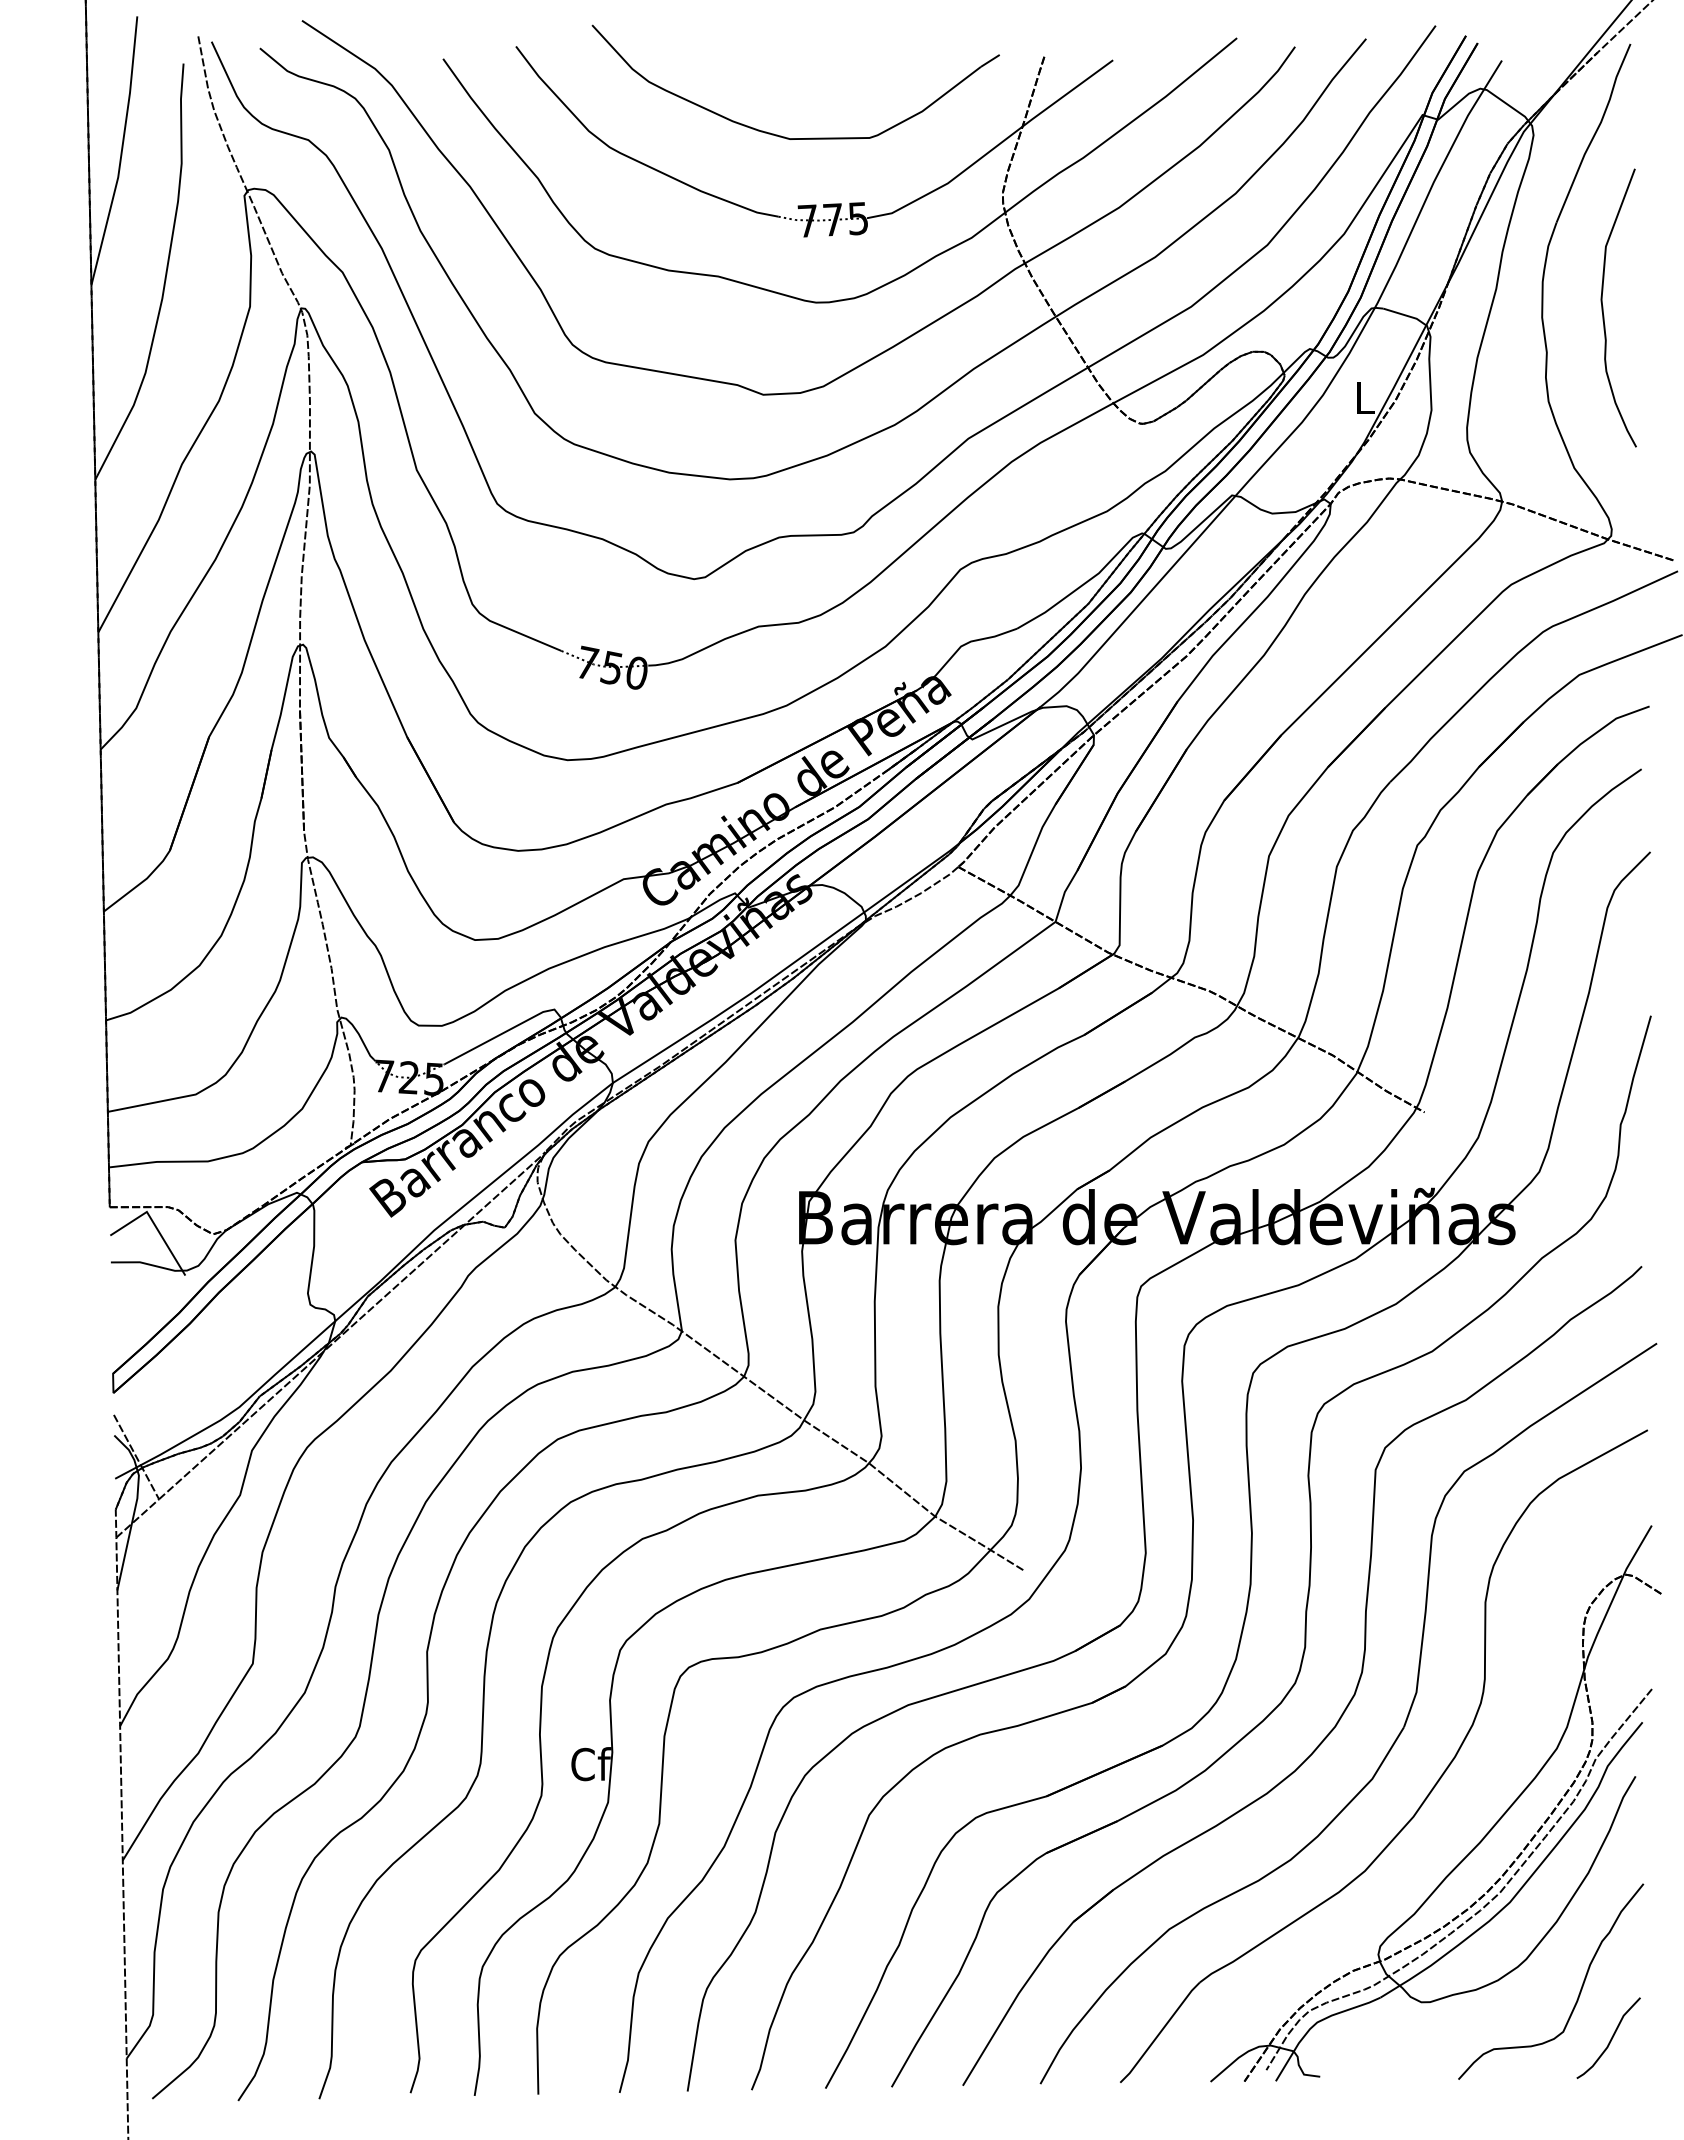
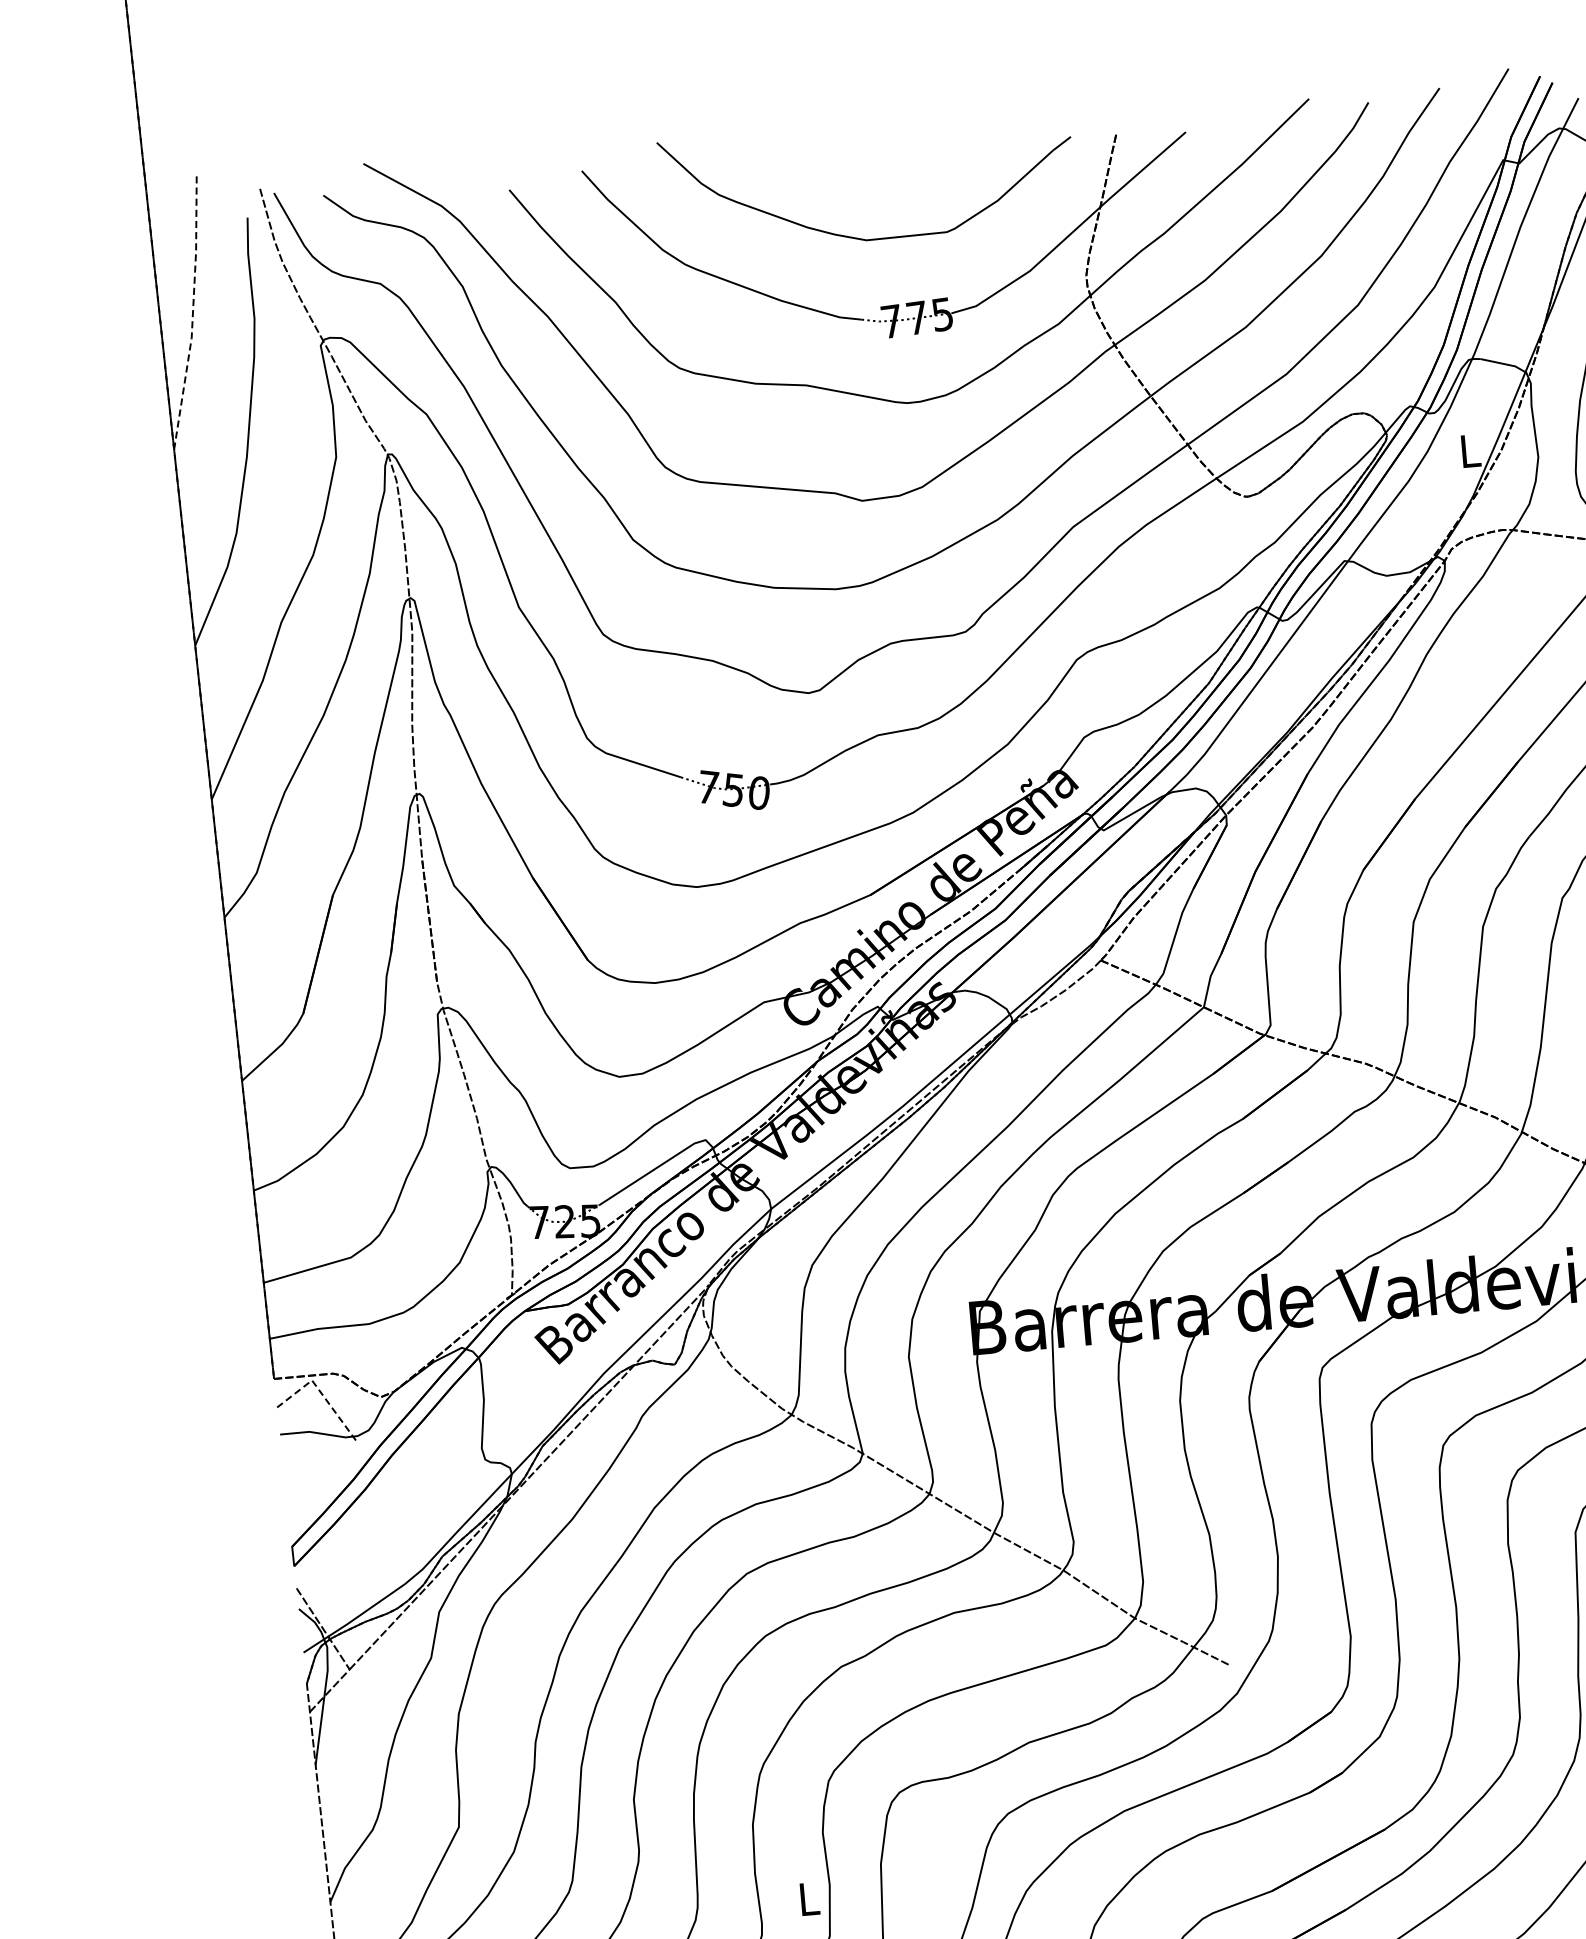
line: (121, 151) -> (192, 311), solid -> dashed
line: (154, 1224) -> (320, 1392), solid -> dashed
text: (591, 1764) -> (809, 1899), Cf -> L

